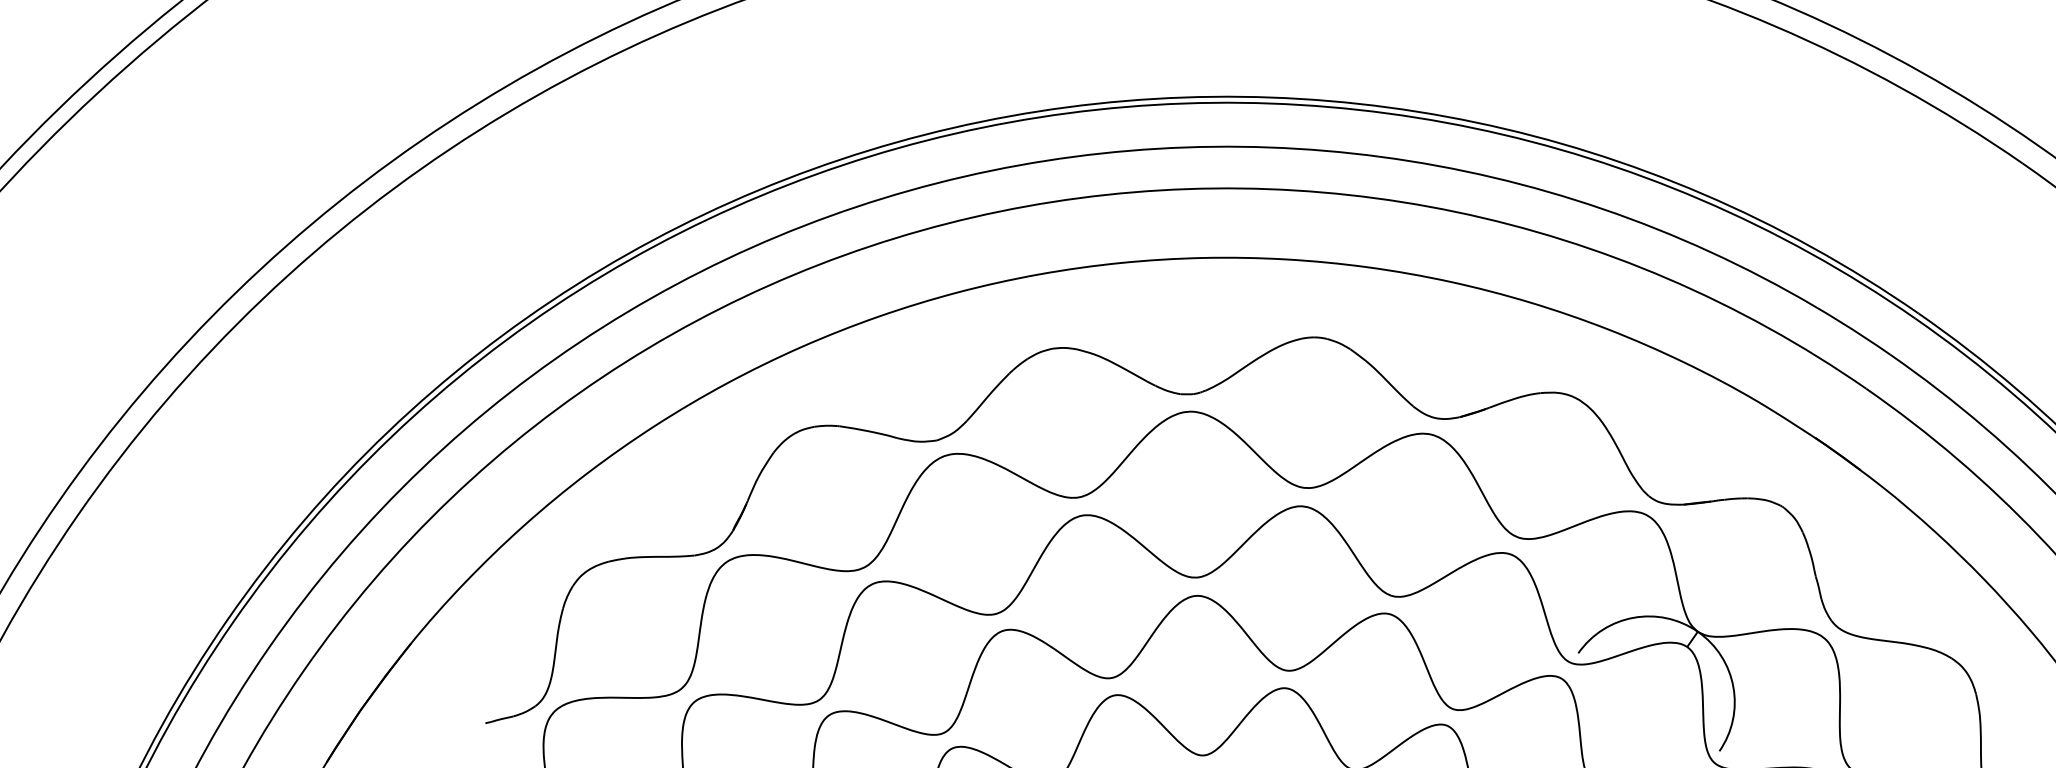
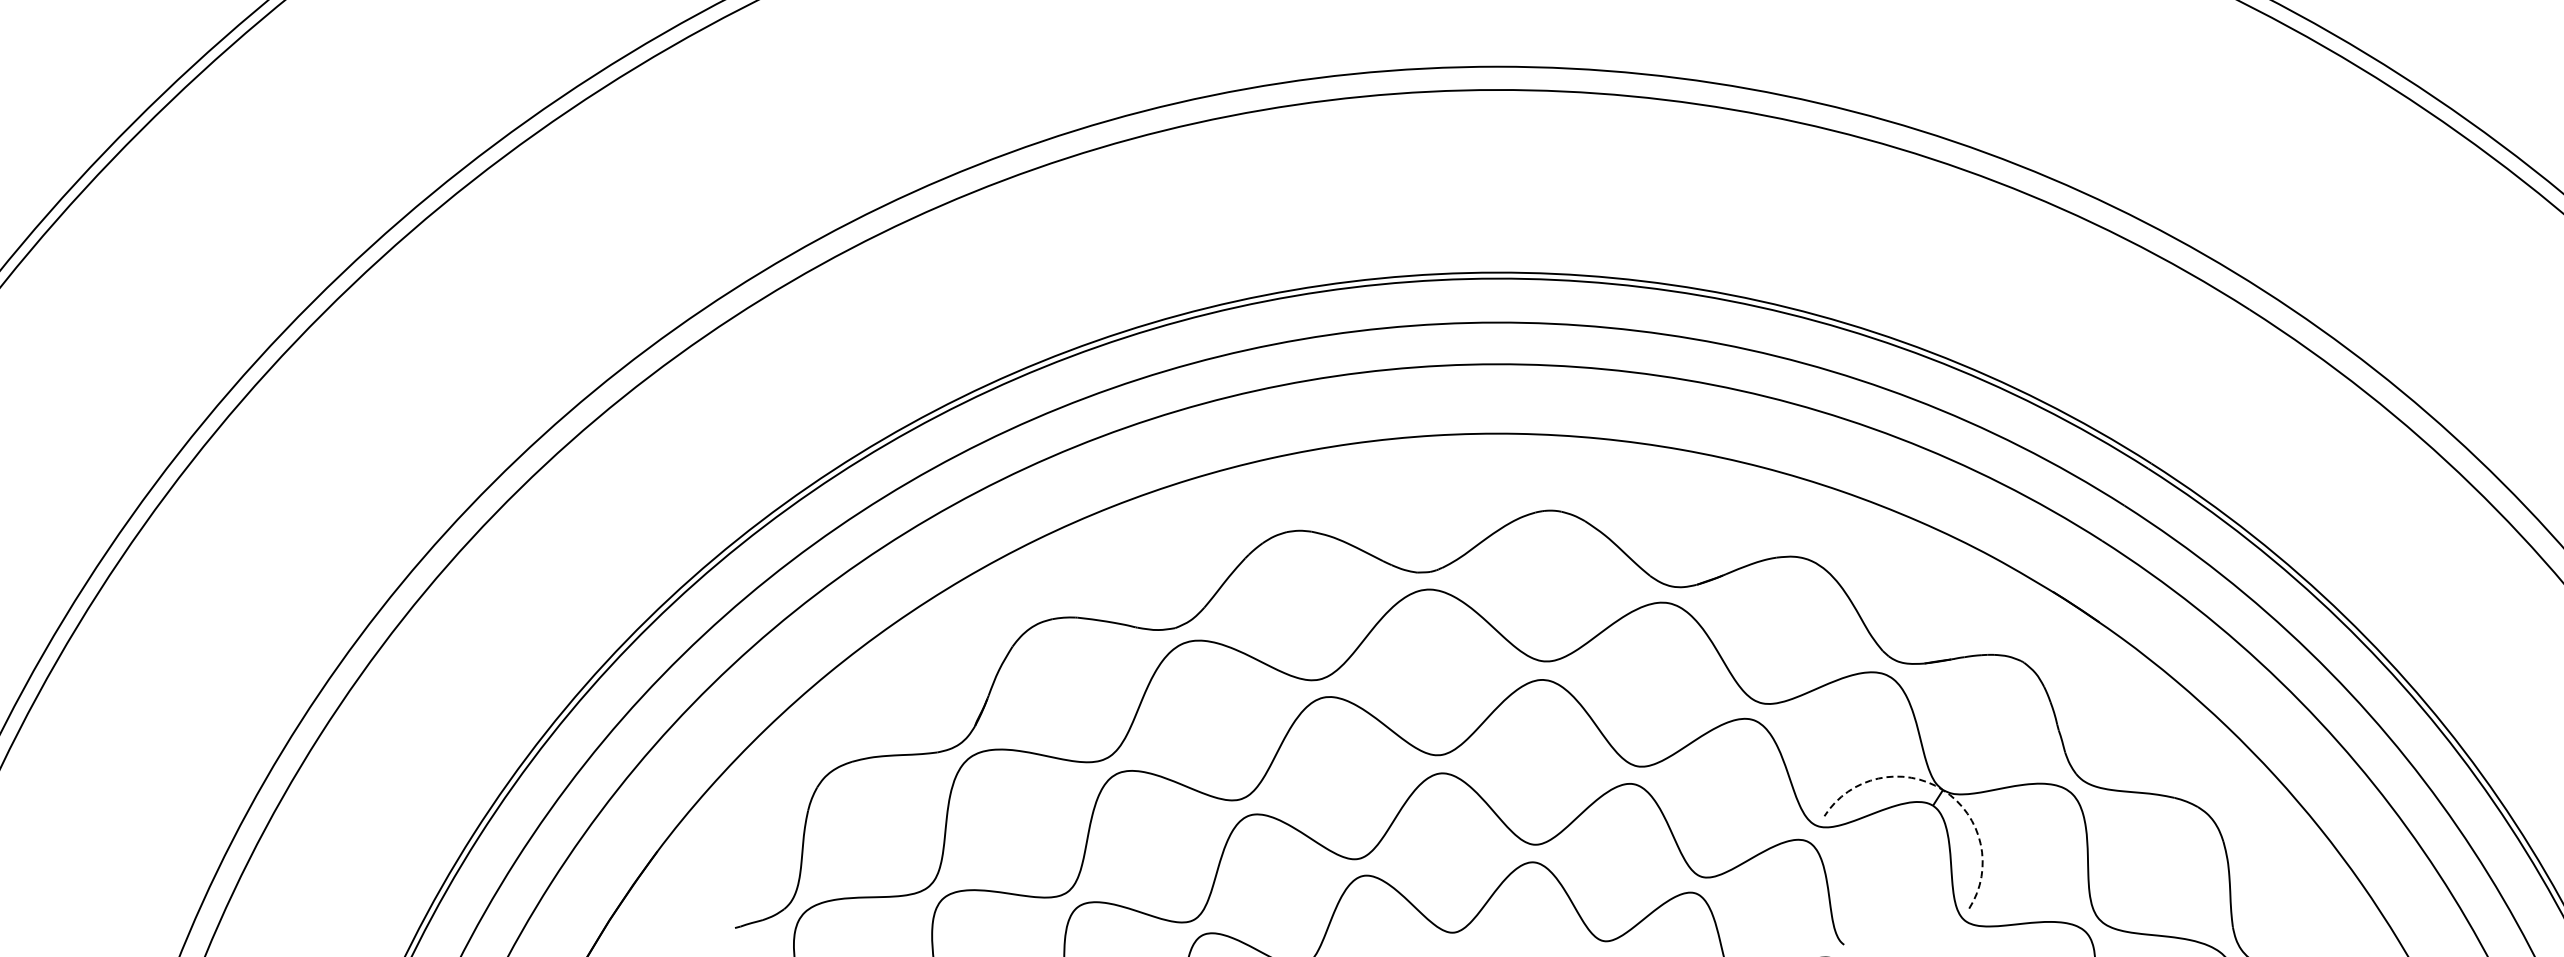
arc: (1698, 632) -> (1943, 790), solid -> dashed

